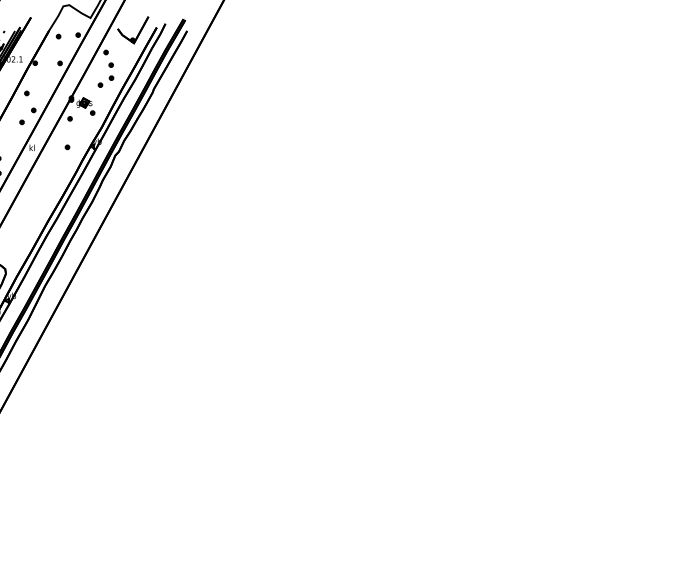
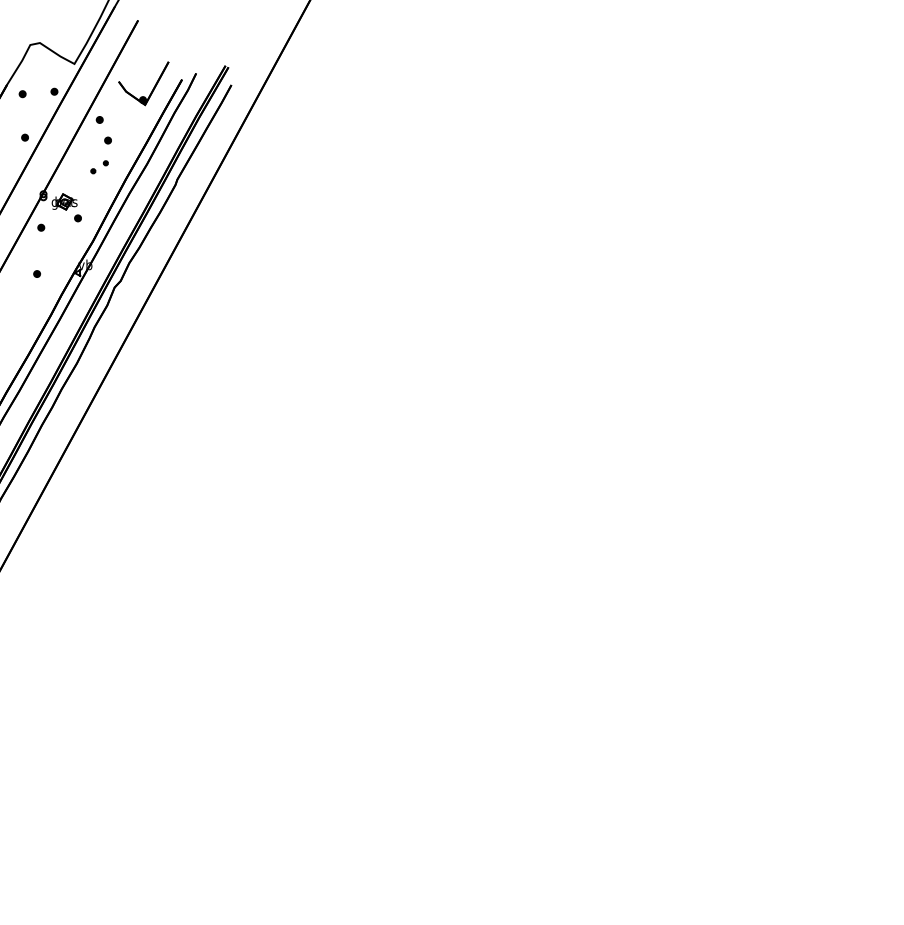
part: (105, 81) -> (98, 167), size x0.7

